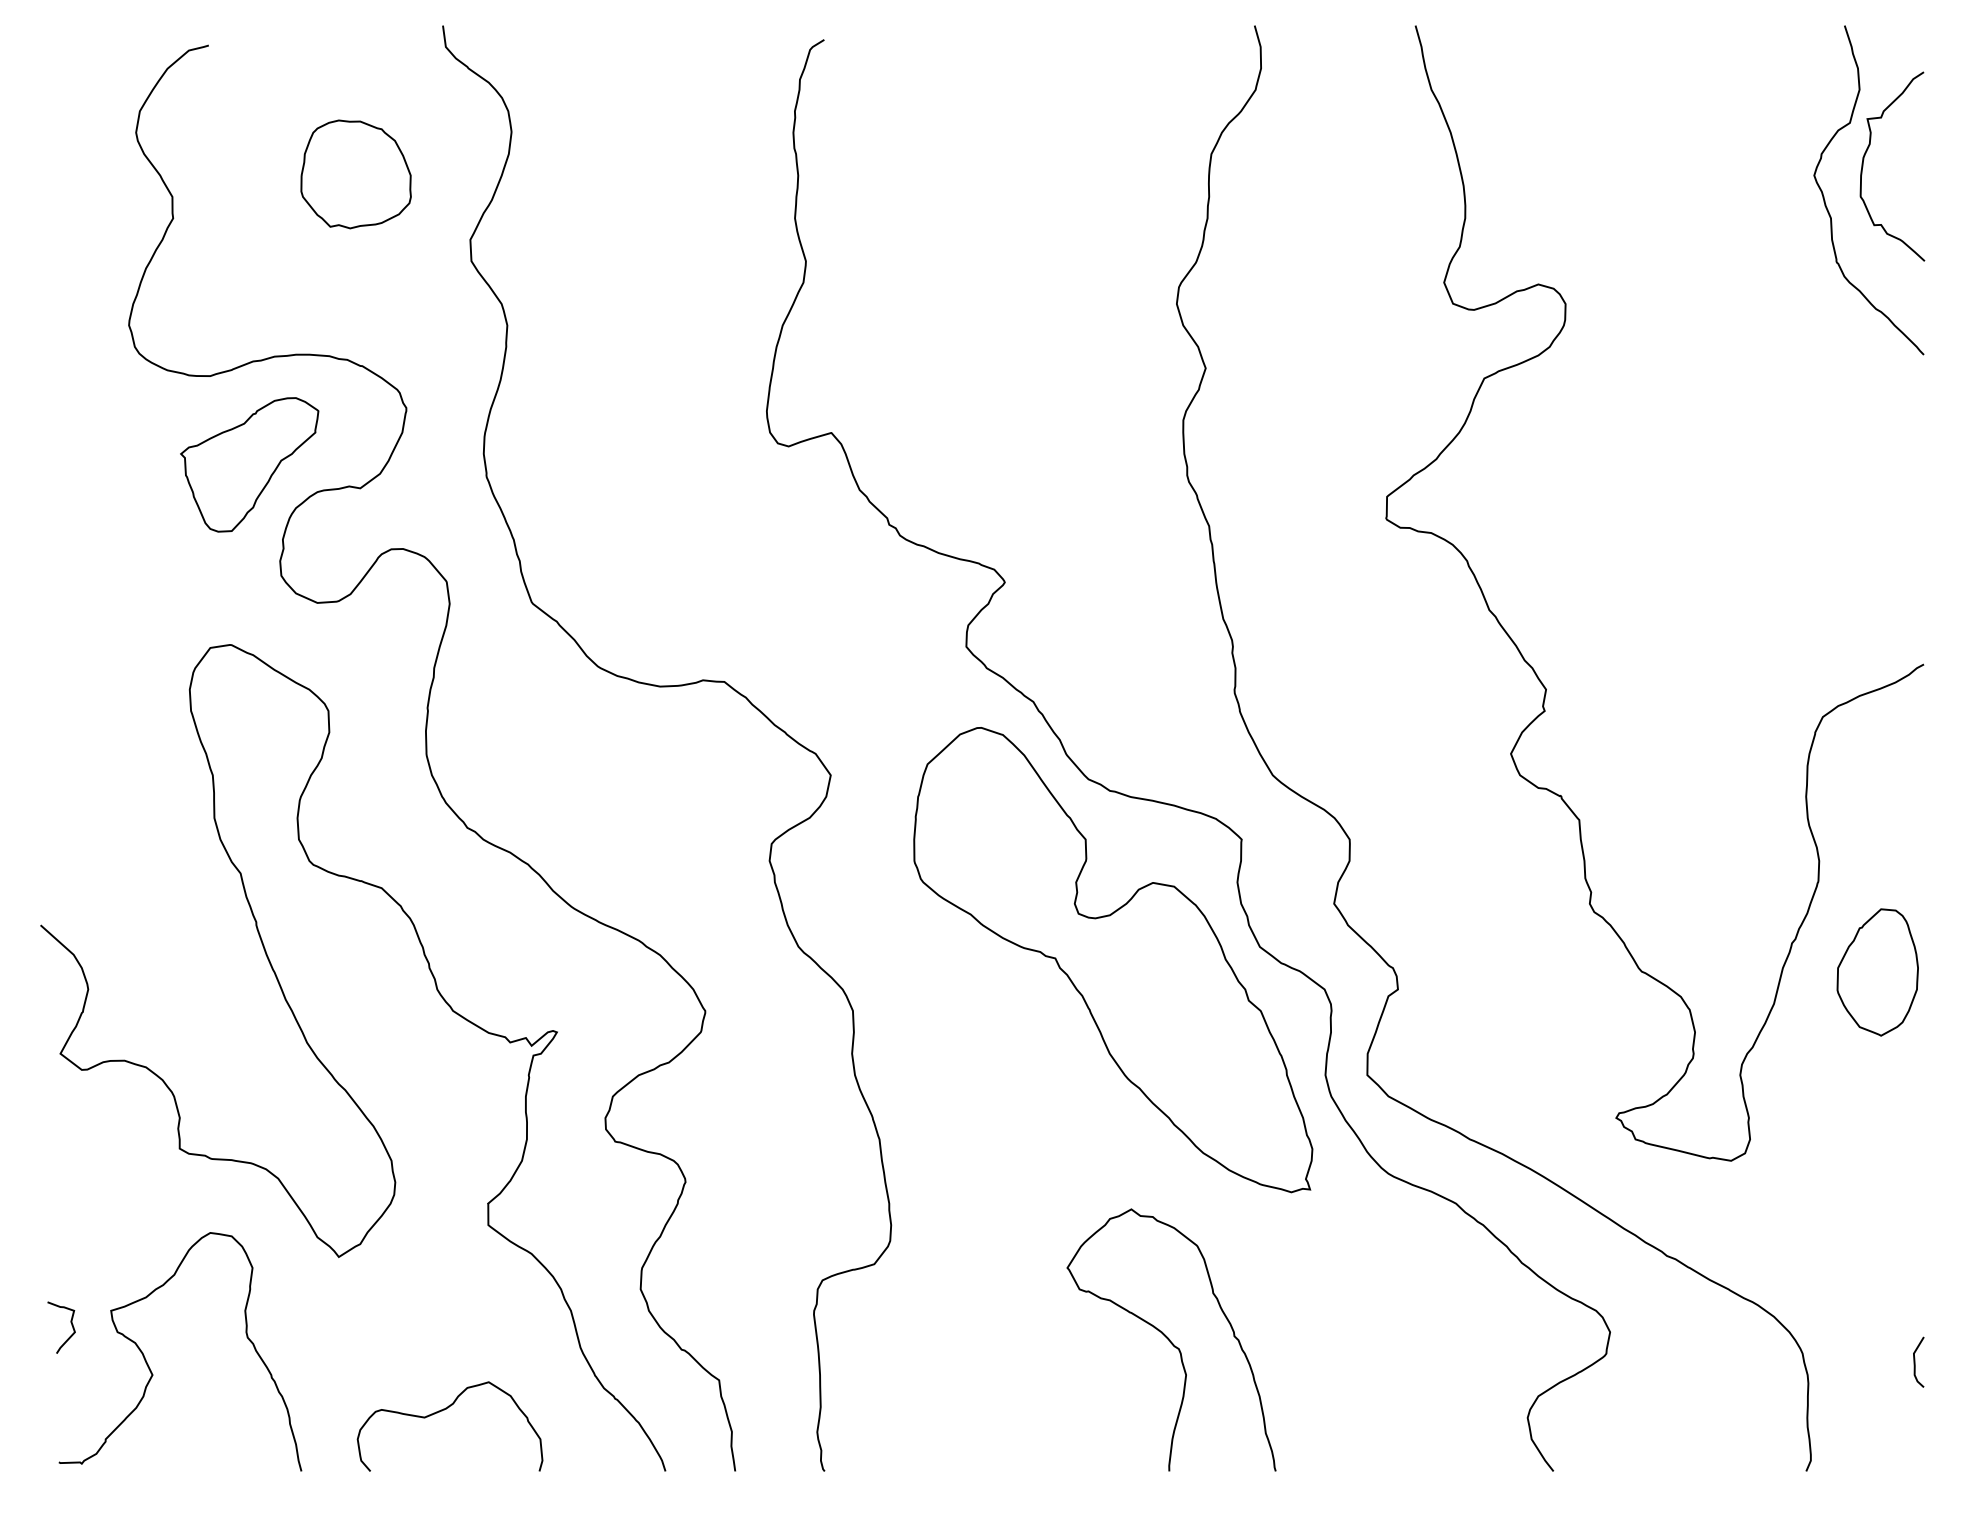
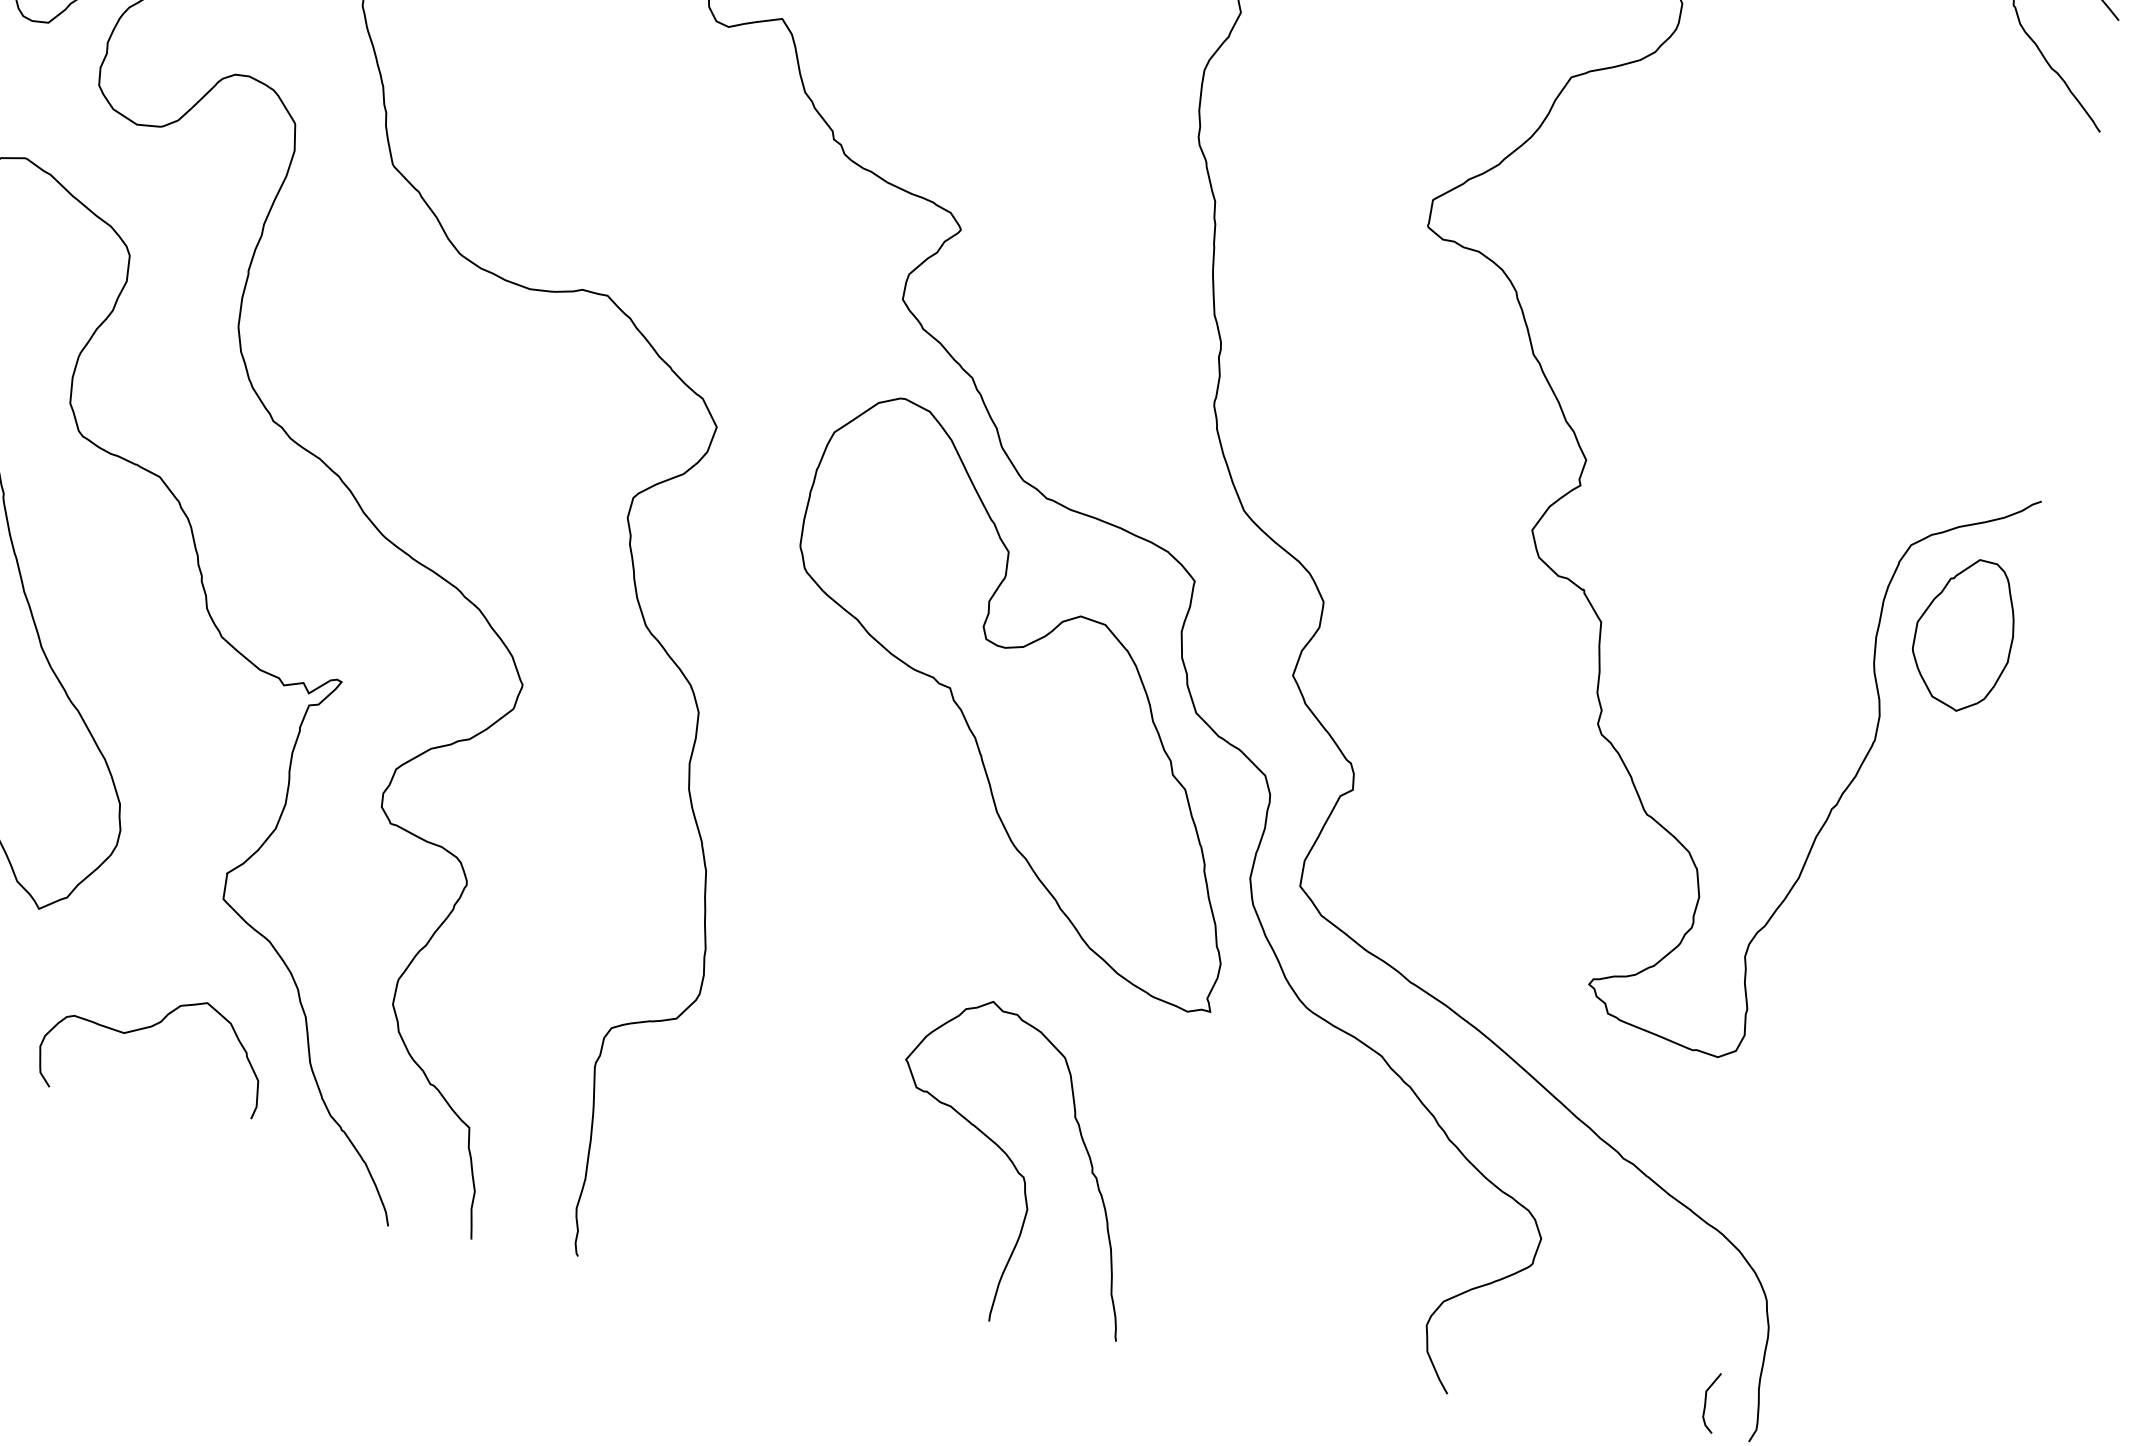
part: (1877, 972) -> (1963, 634), moved
curve: (1915, 1361) -> (1706, 1401), moved
curve: (442, 1411) -> (146, 1029), moved

